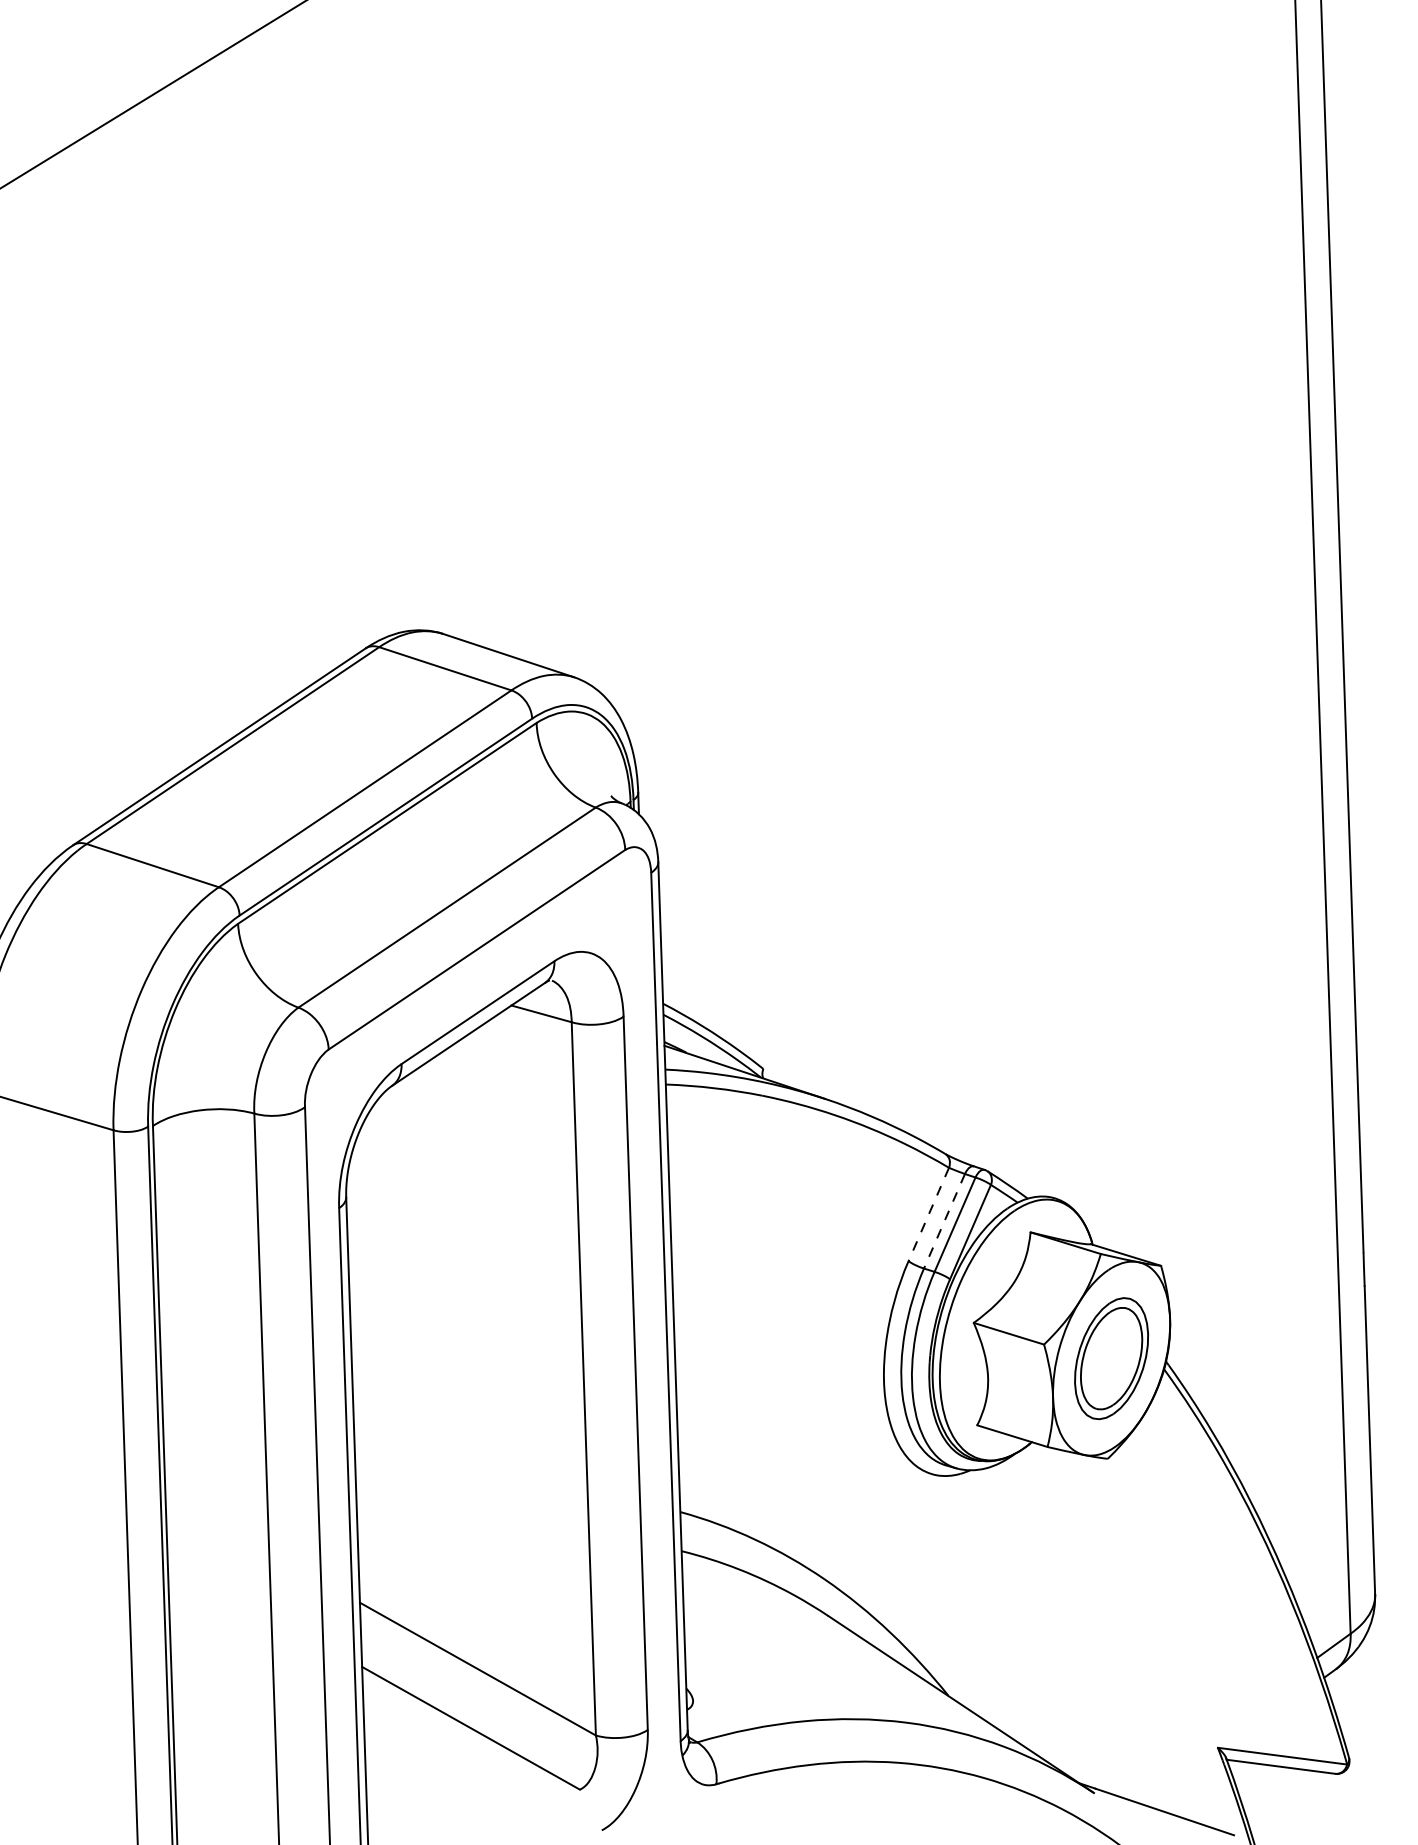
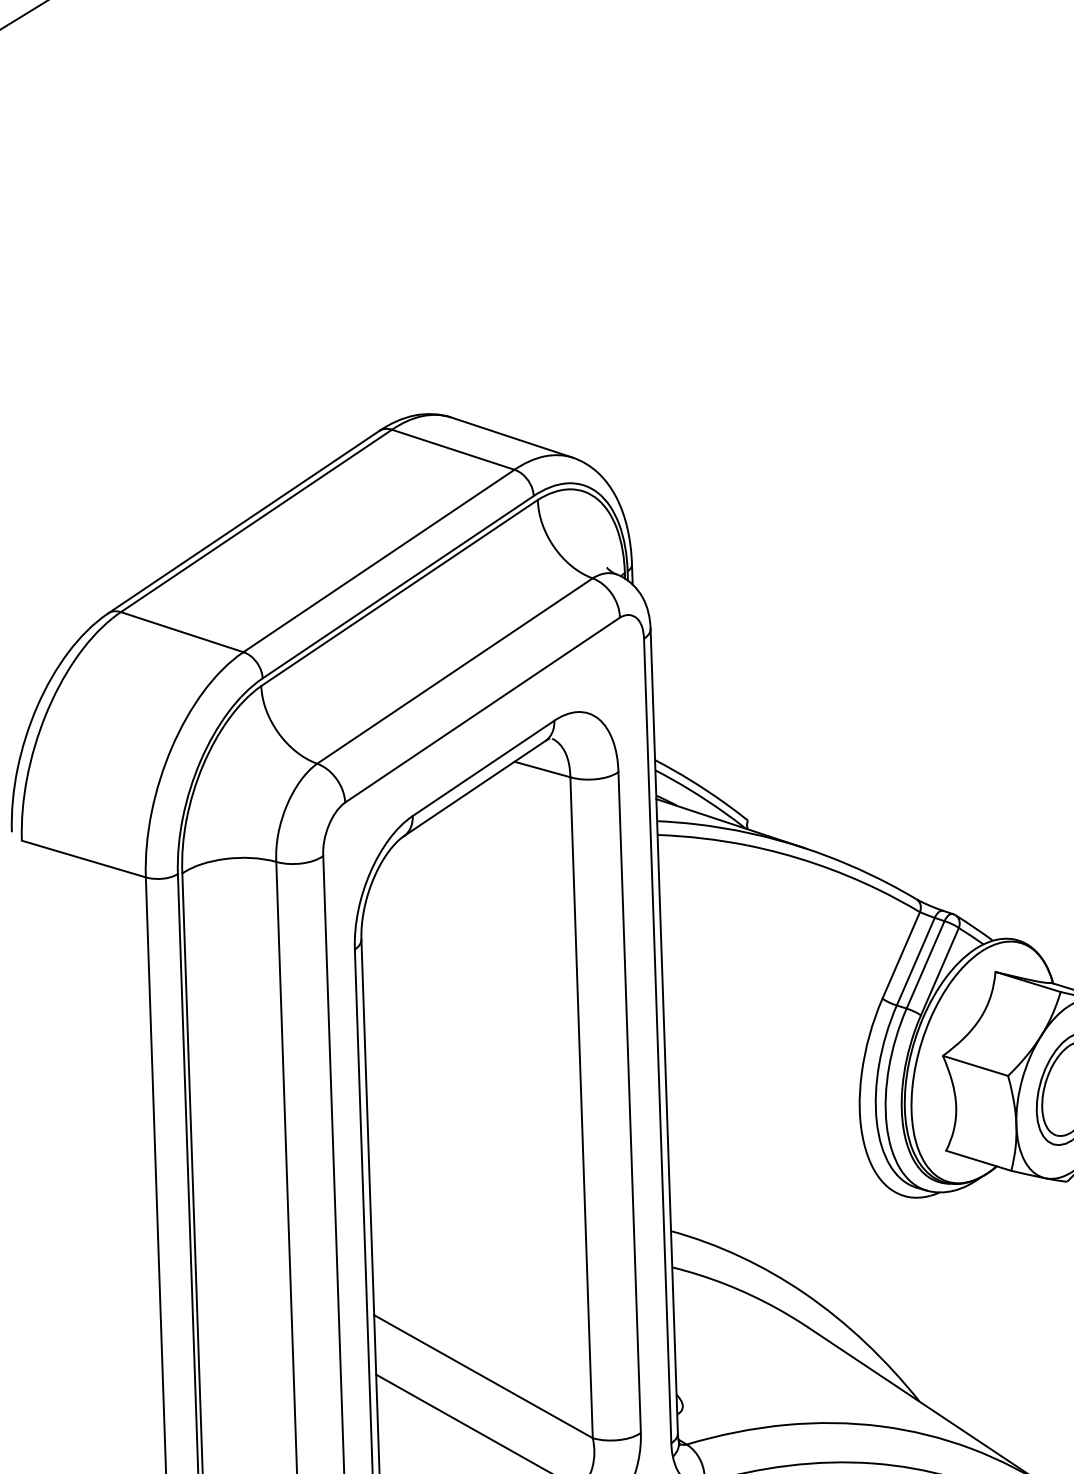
line: (928, 1214) -> (900, 955), dashed -> solid
line: (944, 1221) -> (915, 961), dashed -> solid

